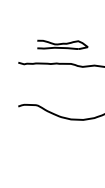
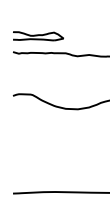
part: (62, 45) -> (38, 36), moved

